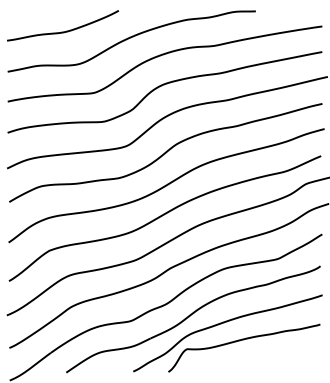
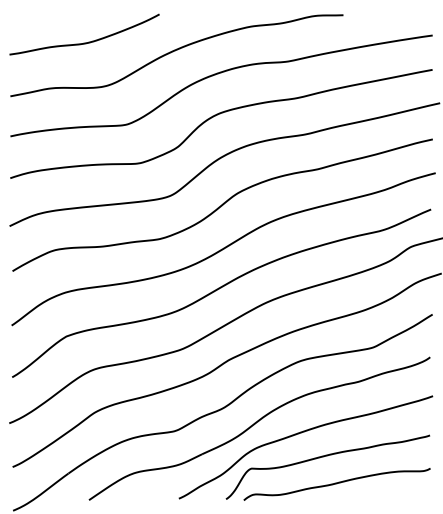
curve: (250, 361) -> (336, 484), added

